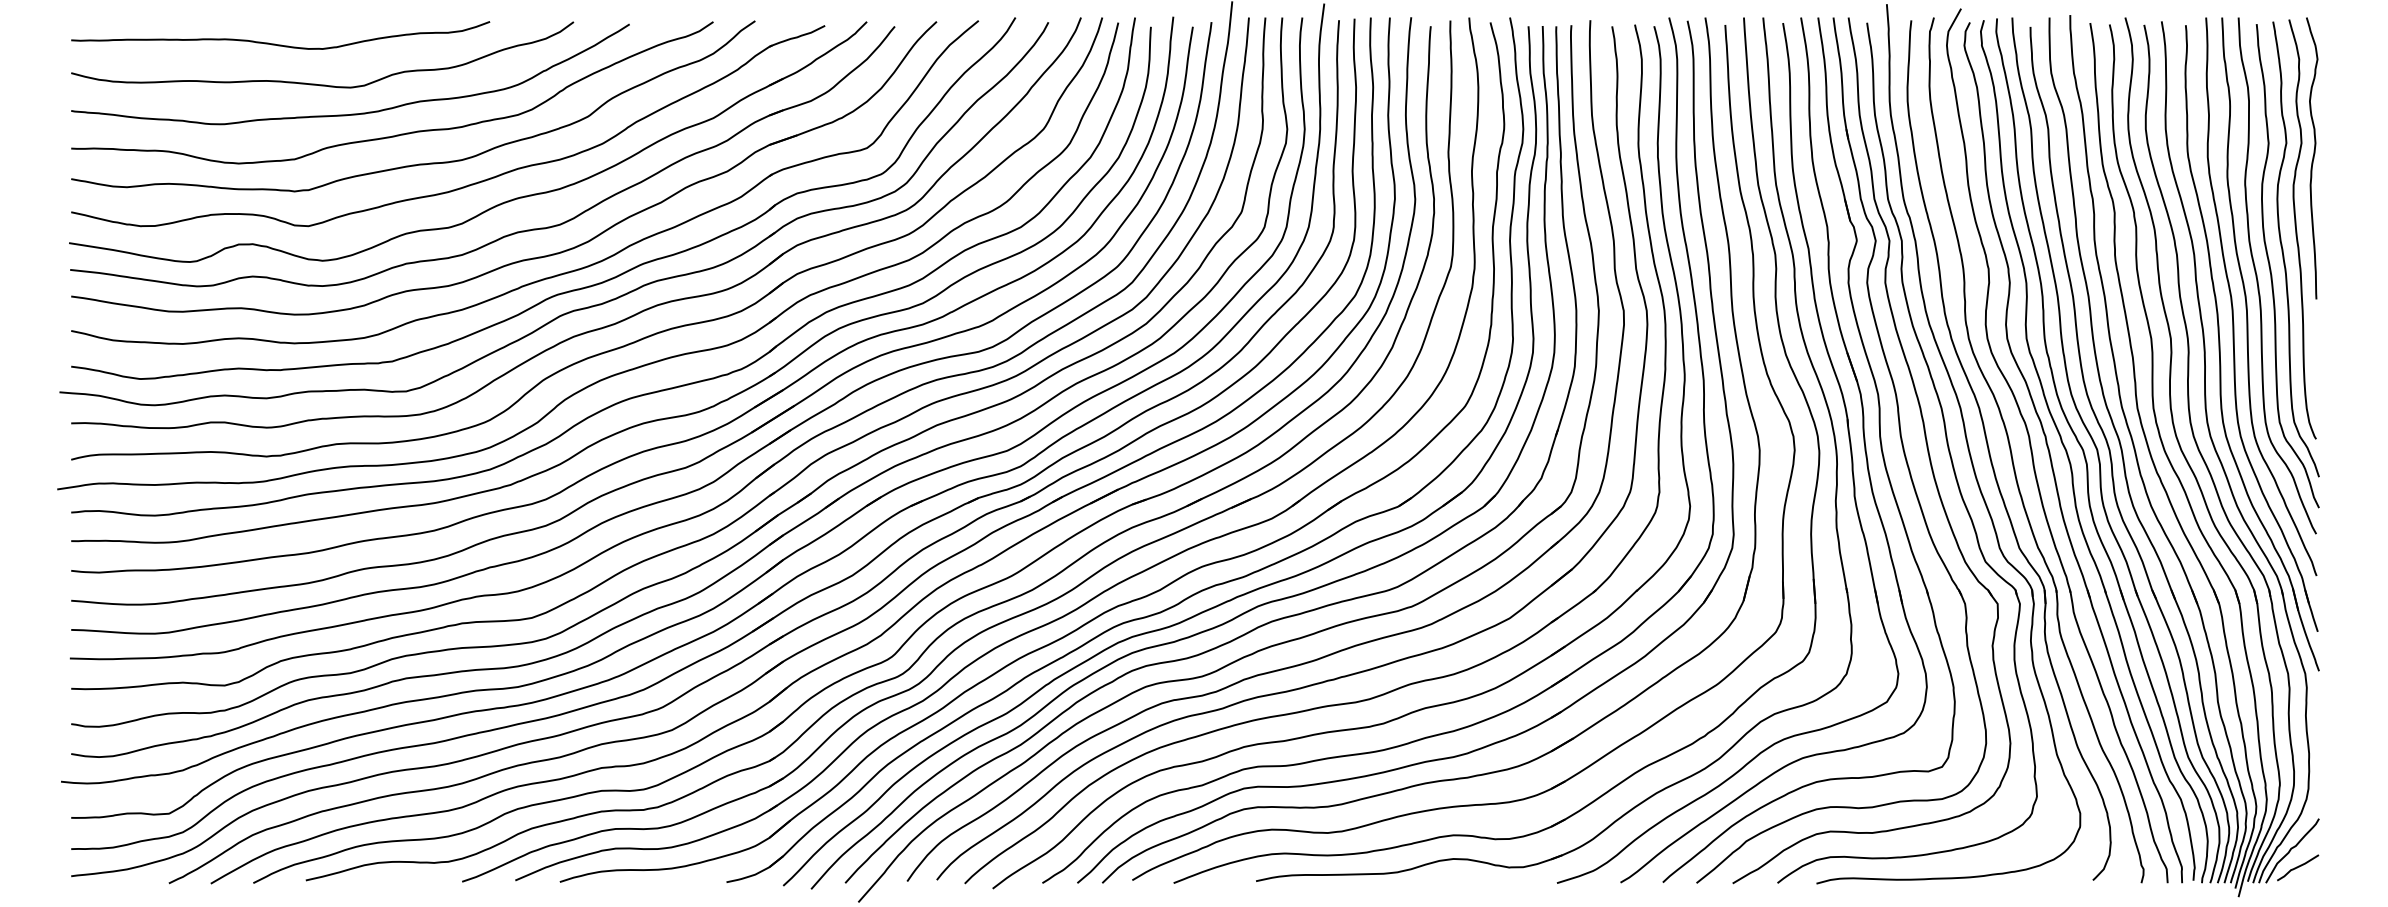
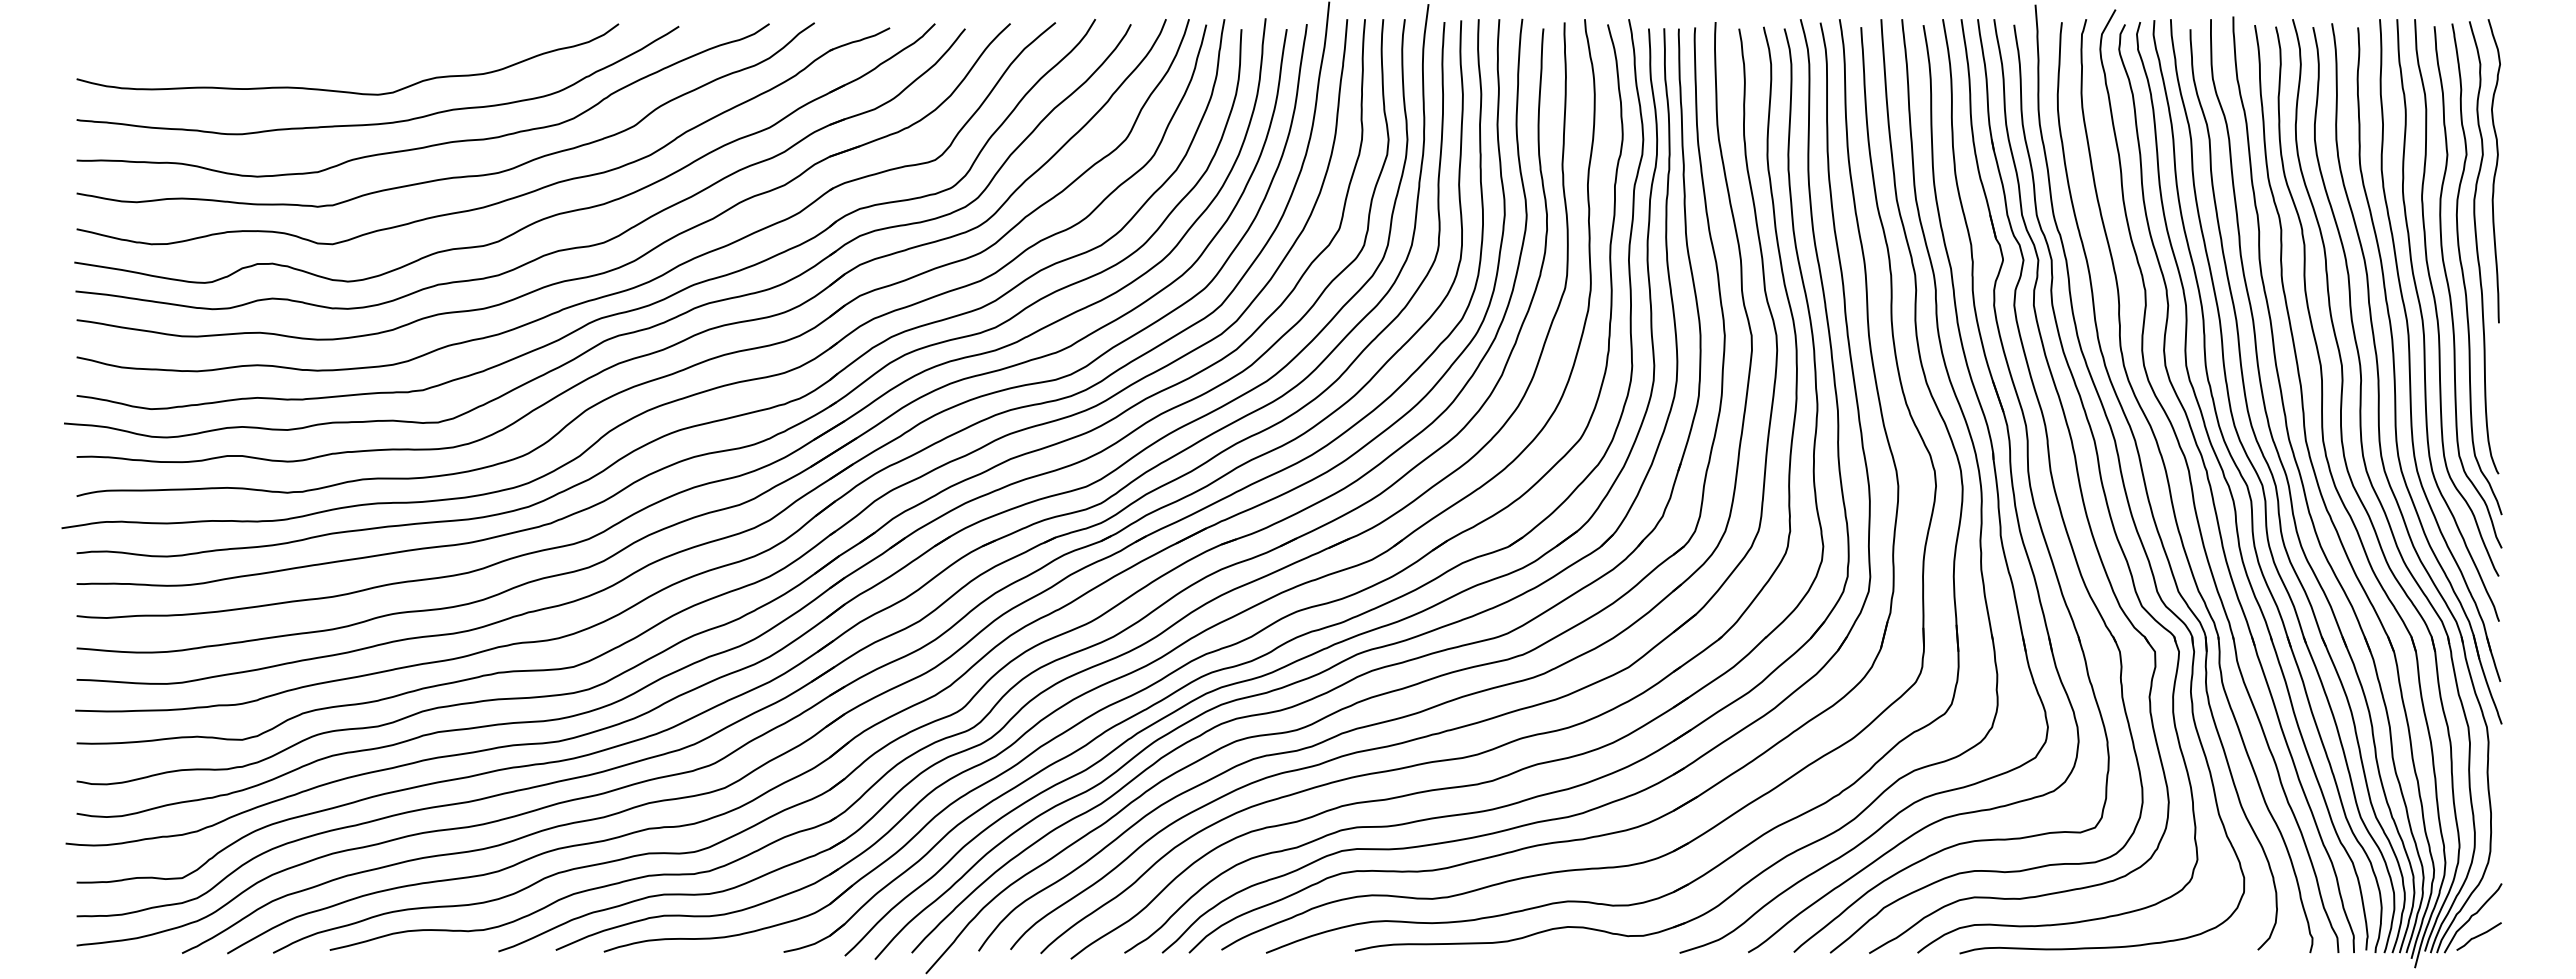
curve: (276, 43) -> (298, 47), removed

